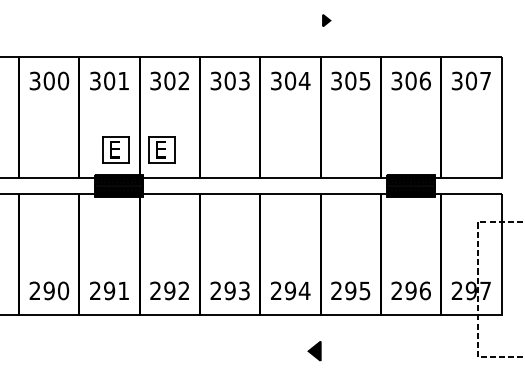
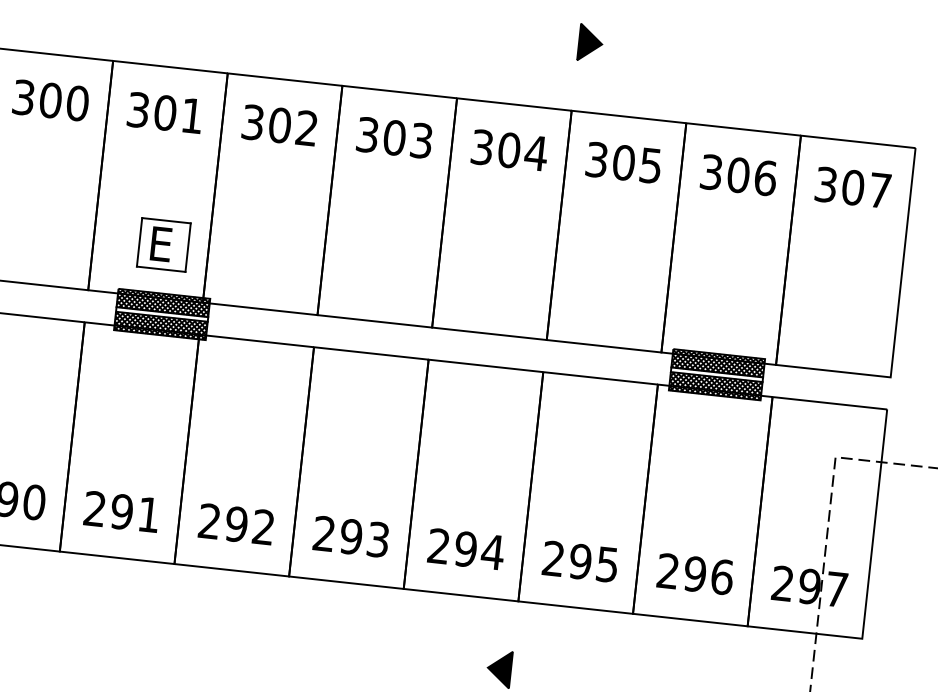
part: (326, 20) -> (590, 42), size x1.67
part: (161, 149) -> (249, 253), removed

